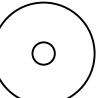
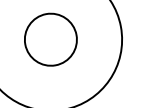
circle: (43, 53) -> (50, 39), size x1.67

